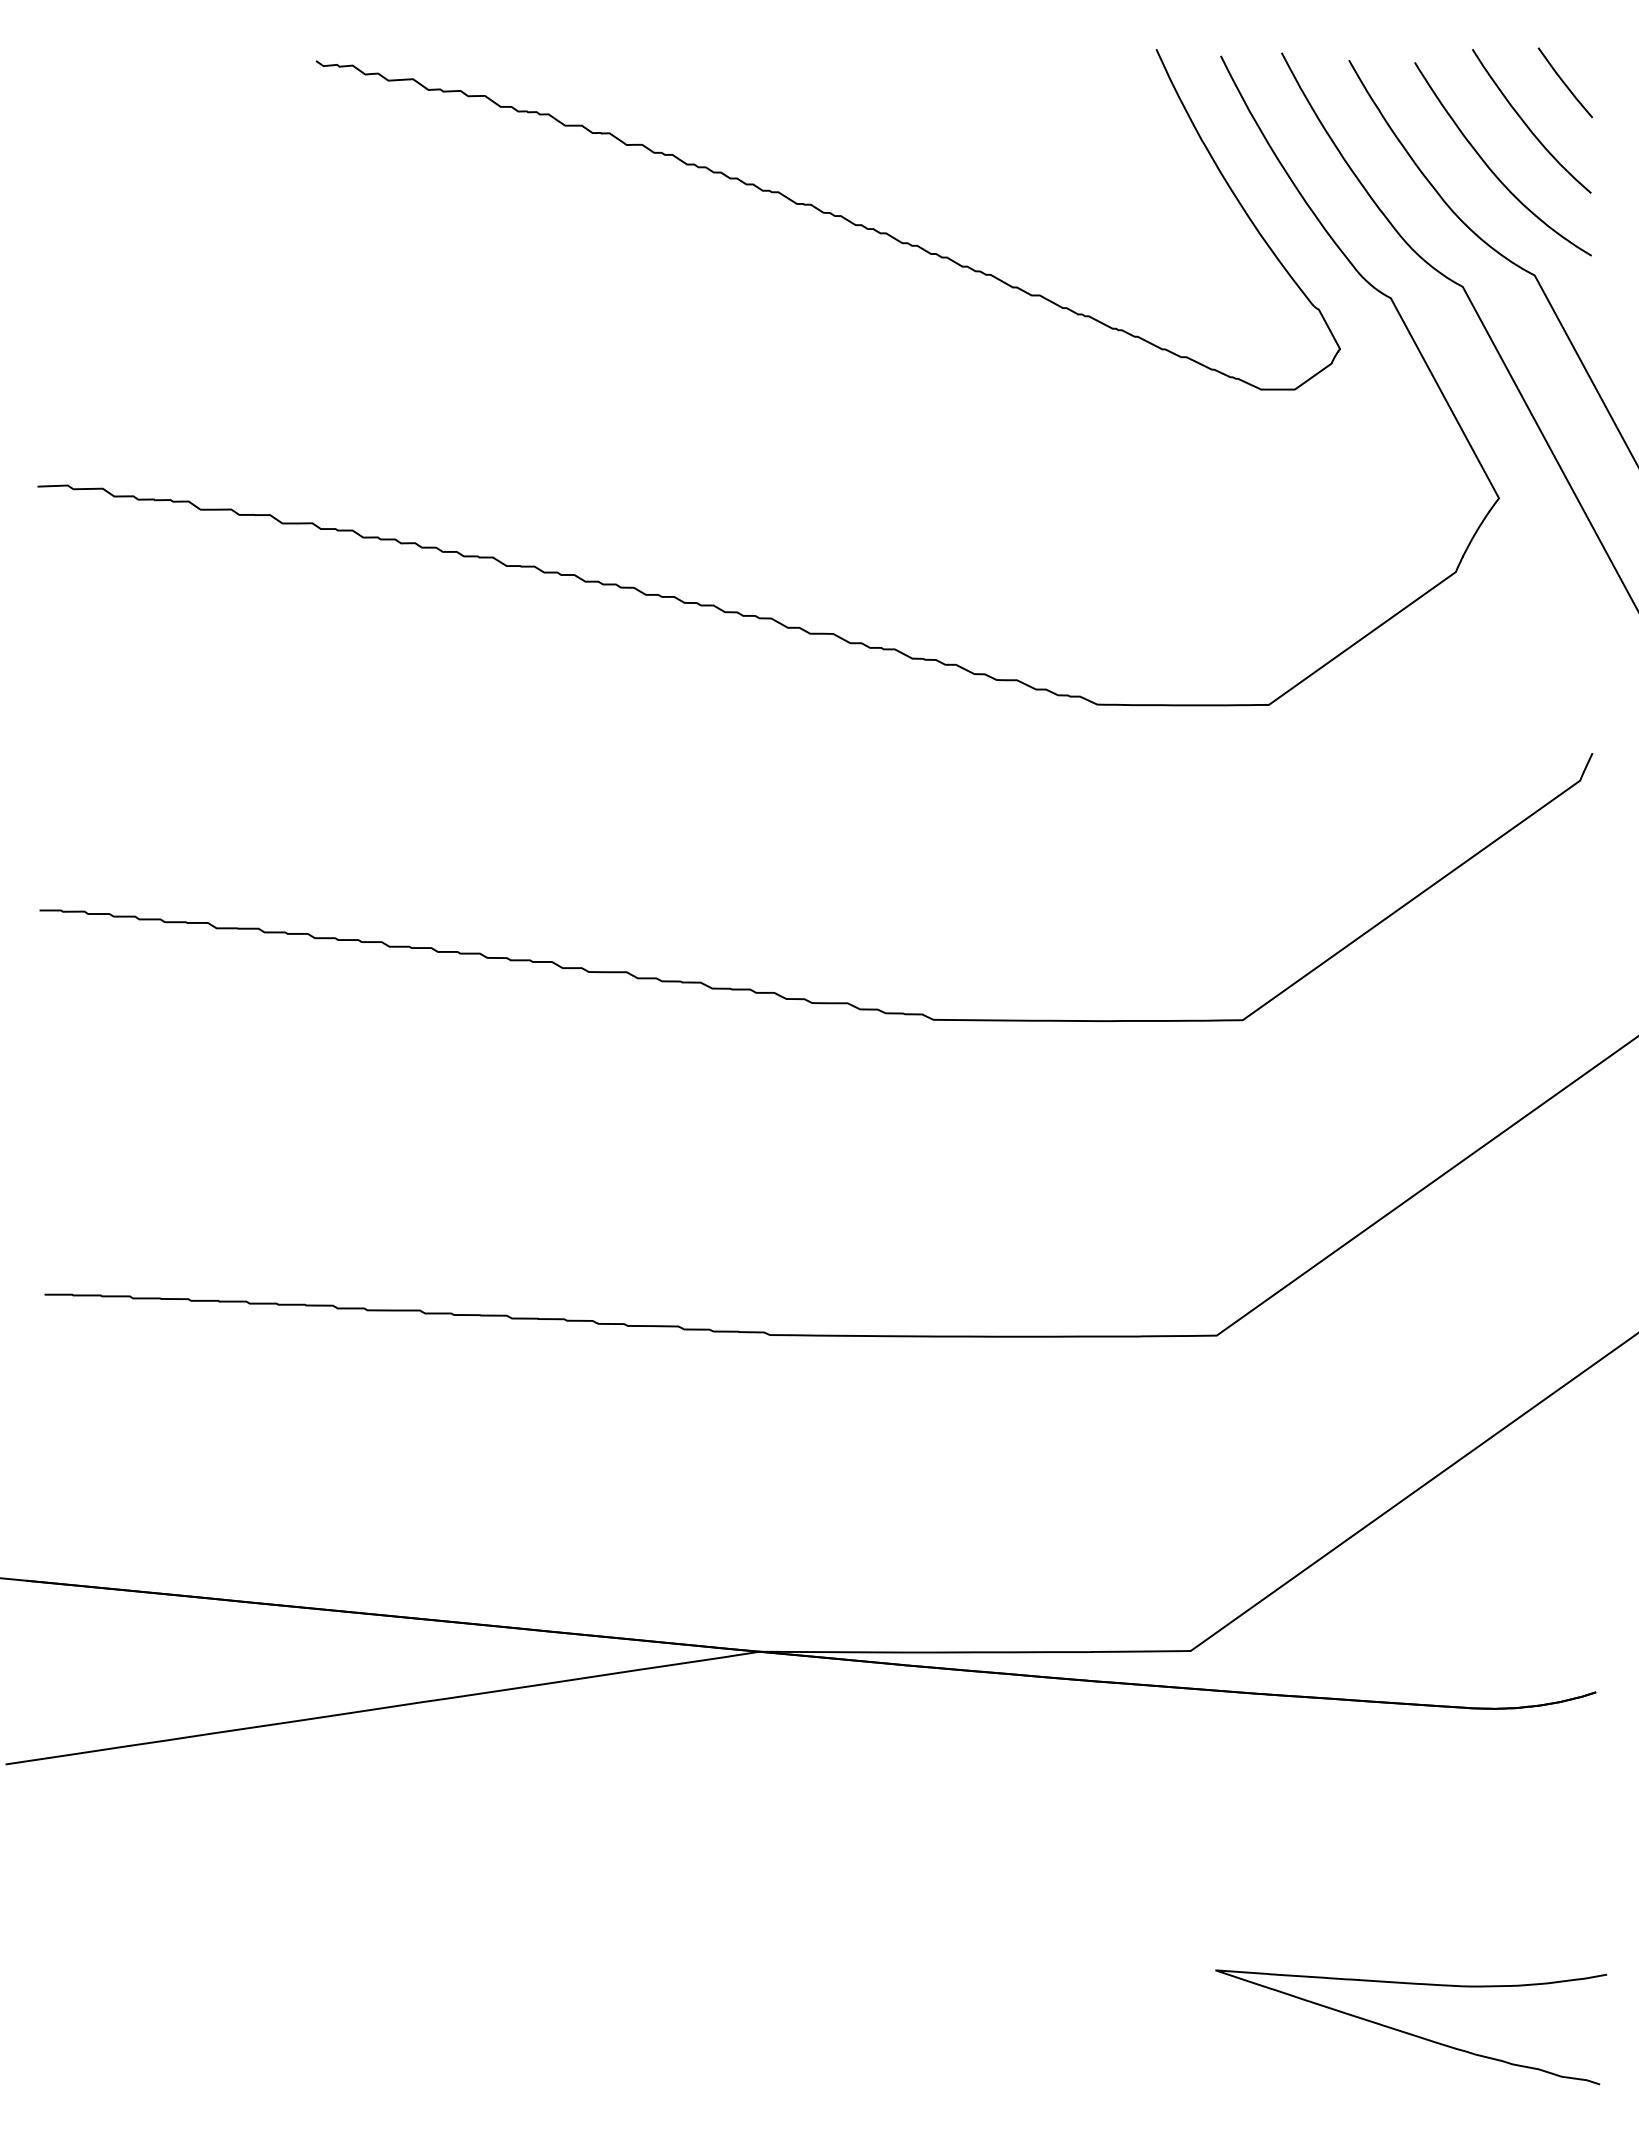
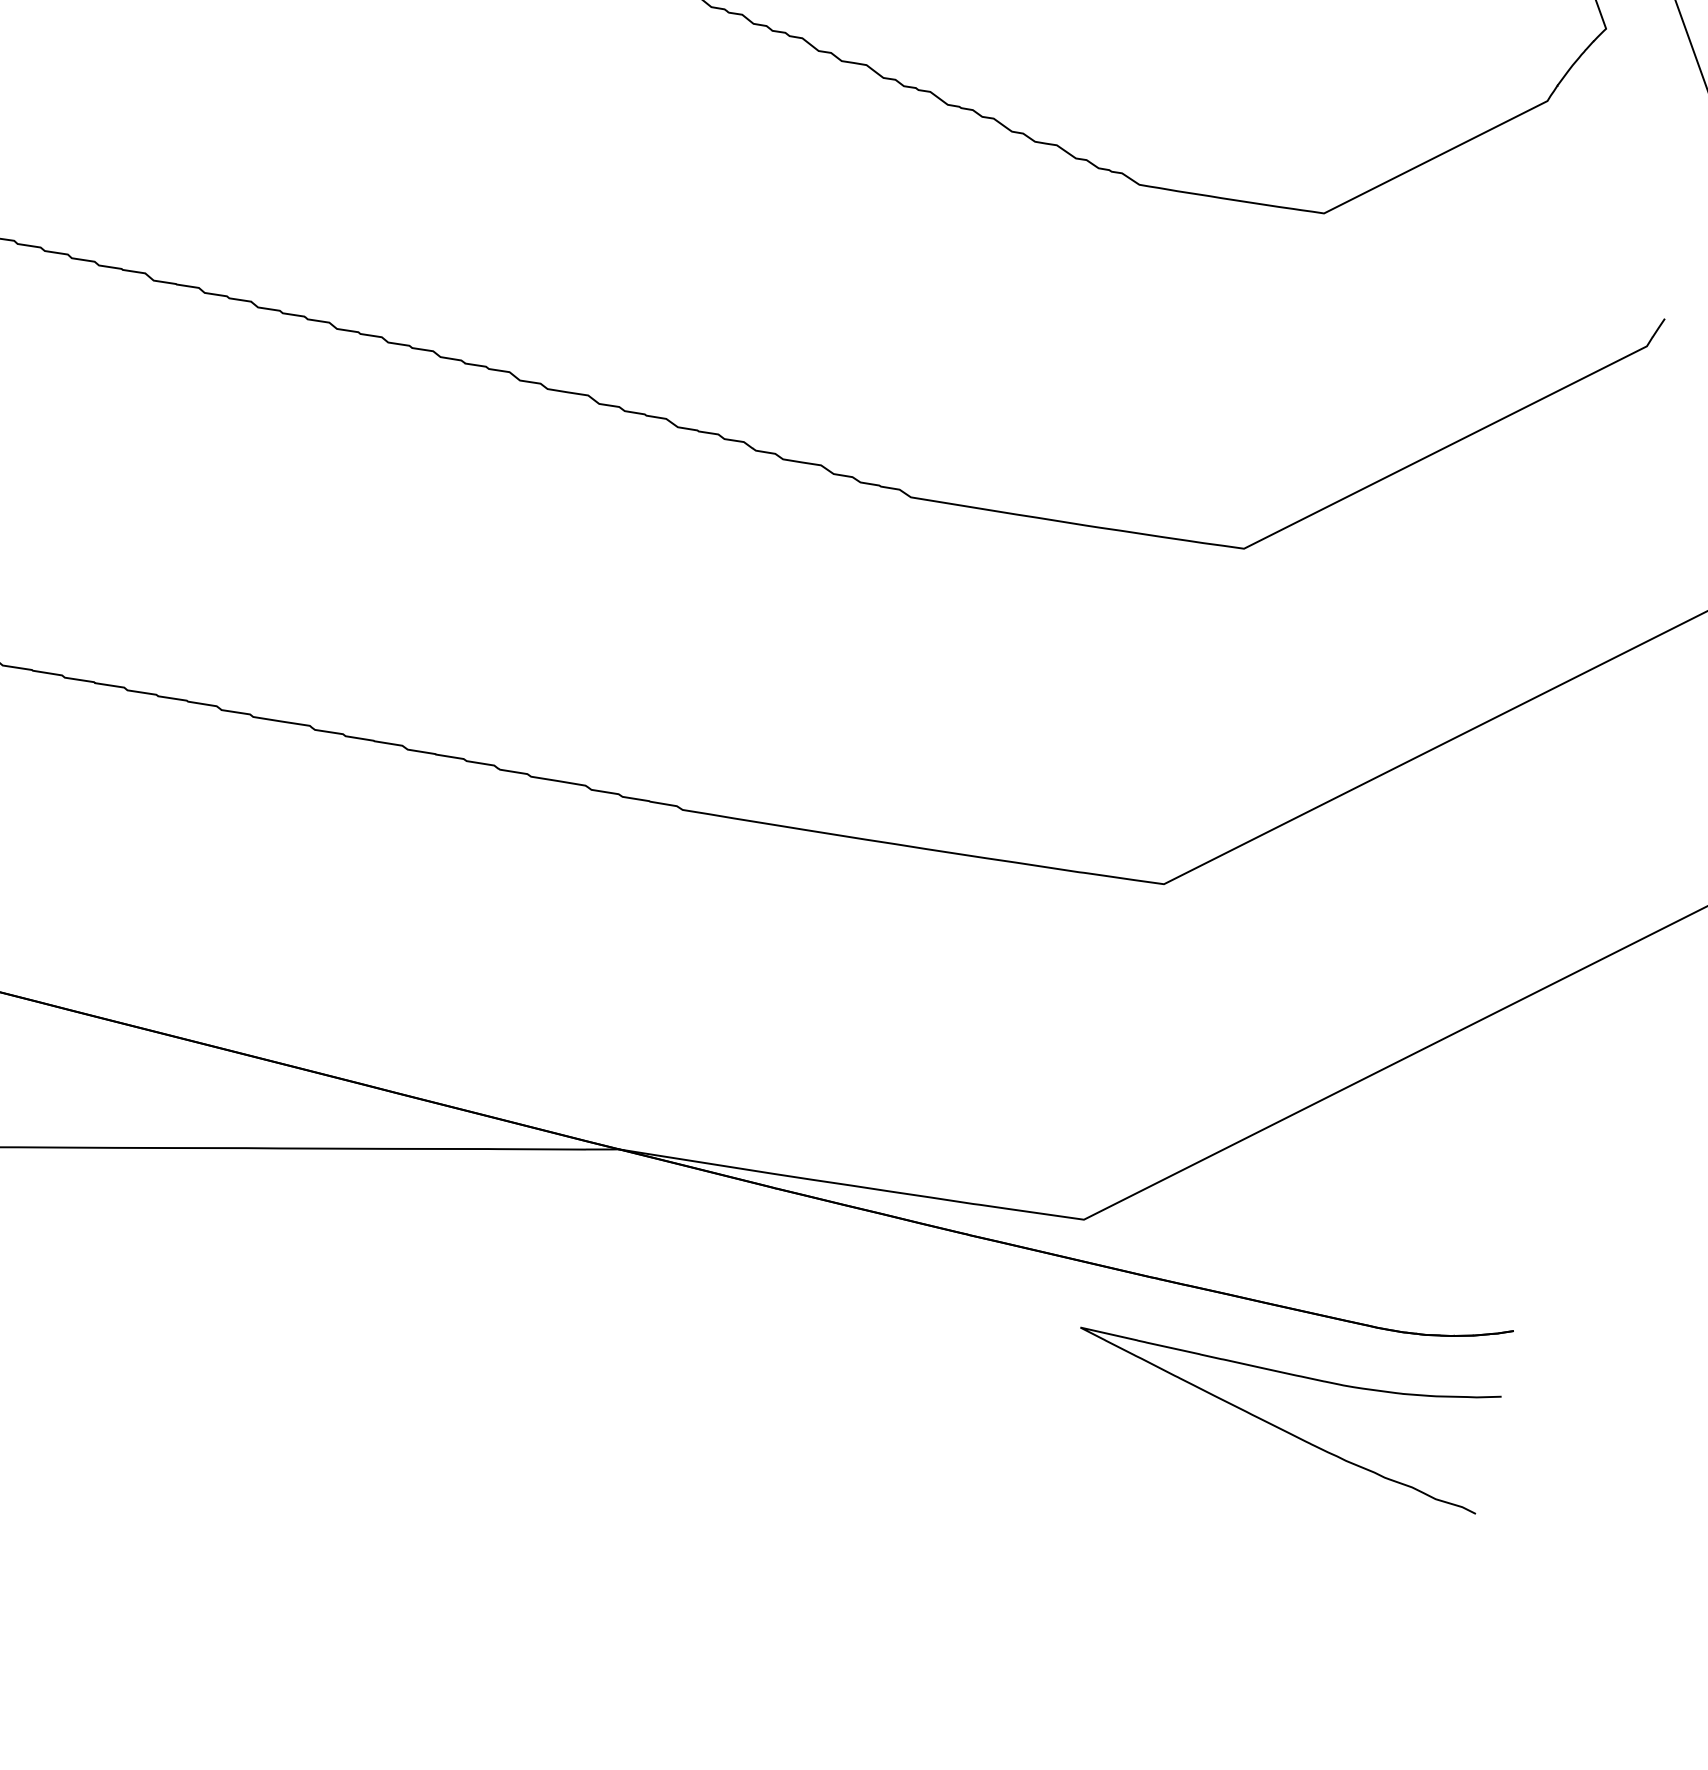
curve: (1408, 2032) -> (1278, 1426), moved

